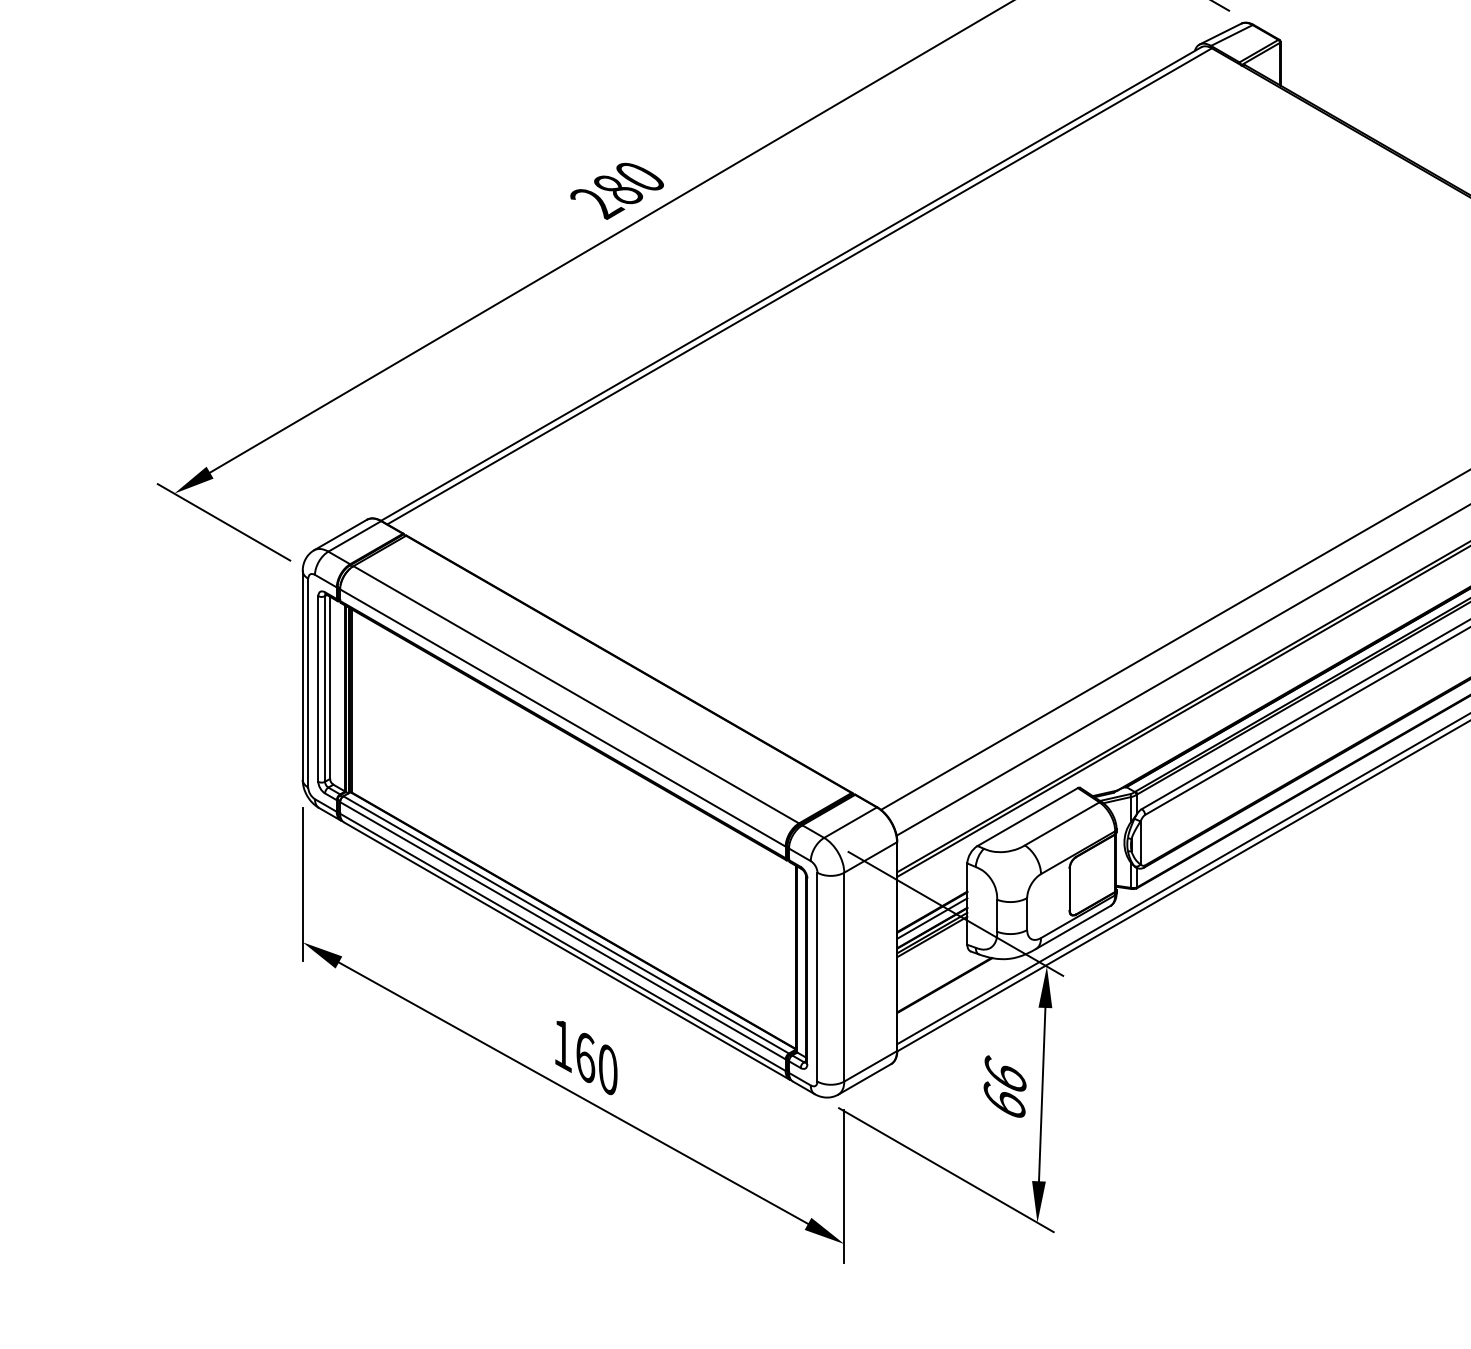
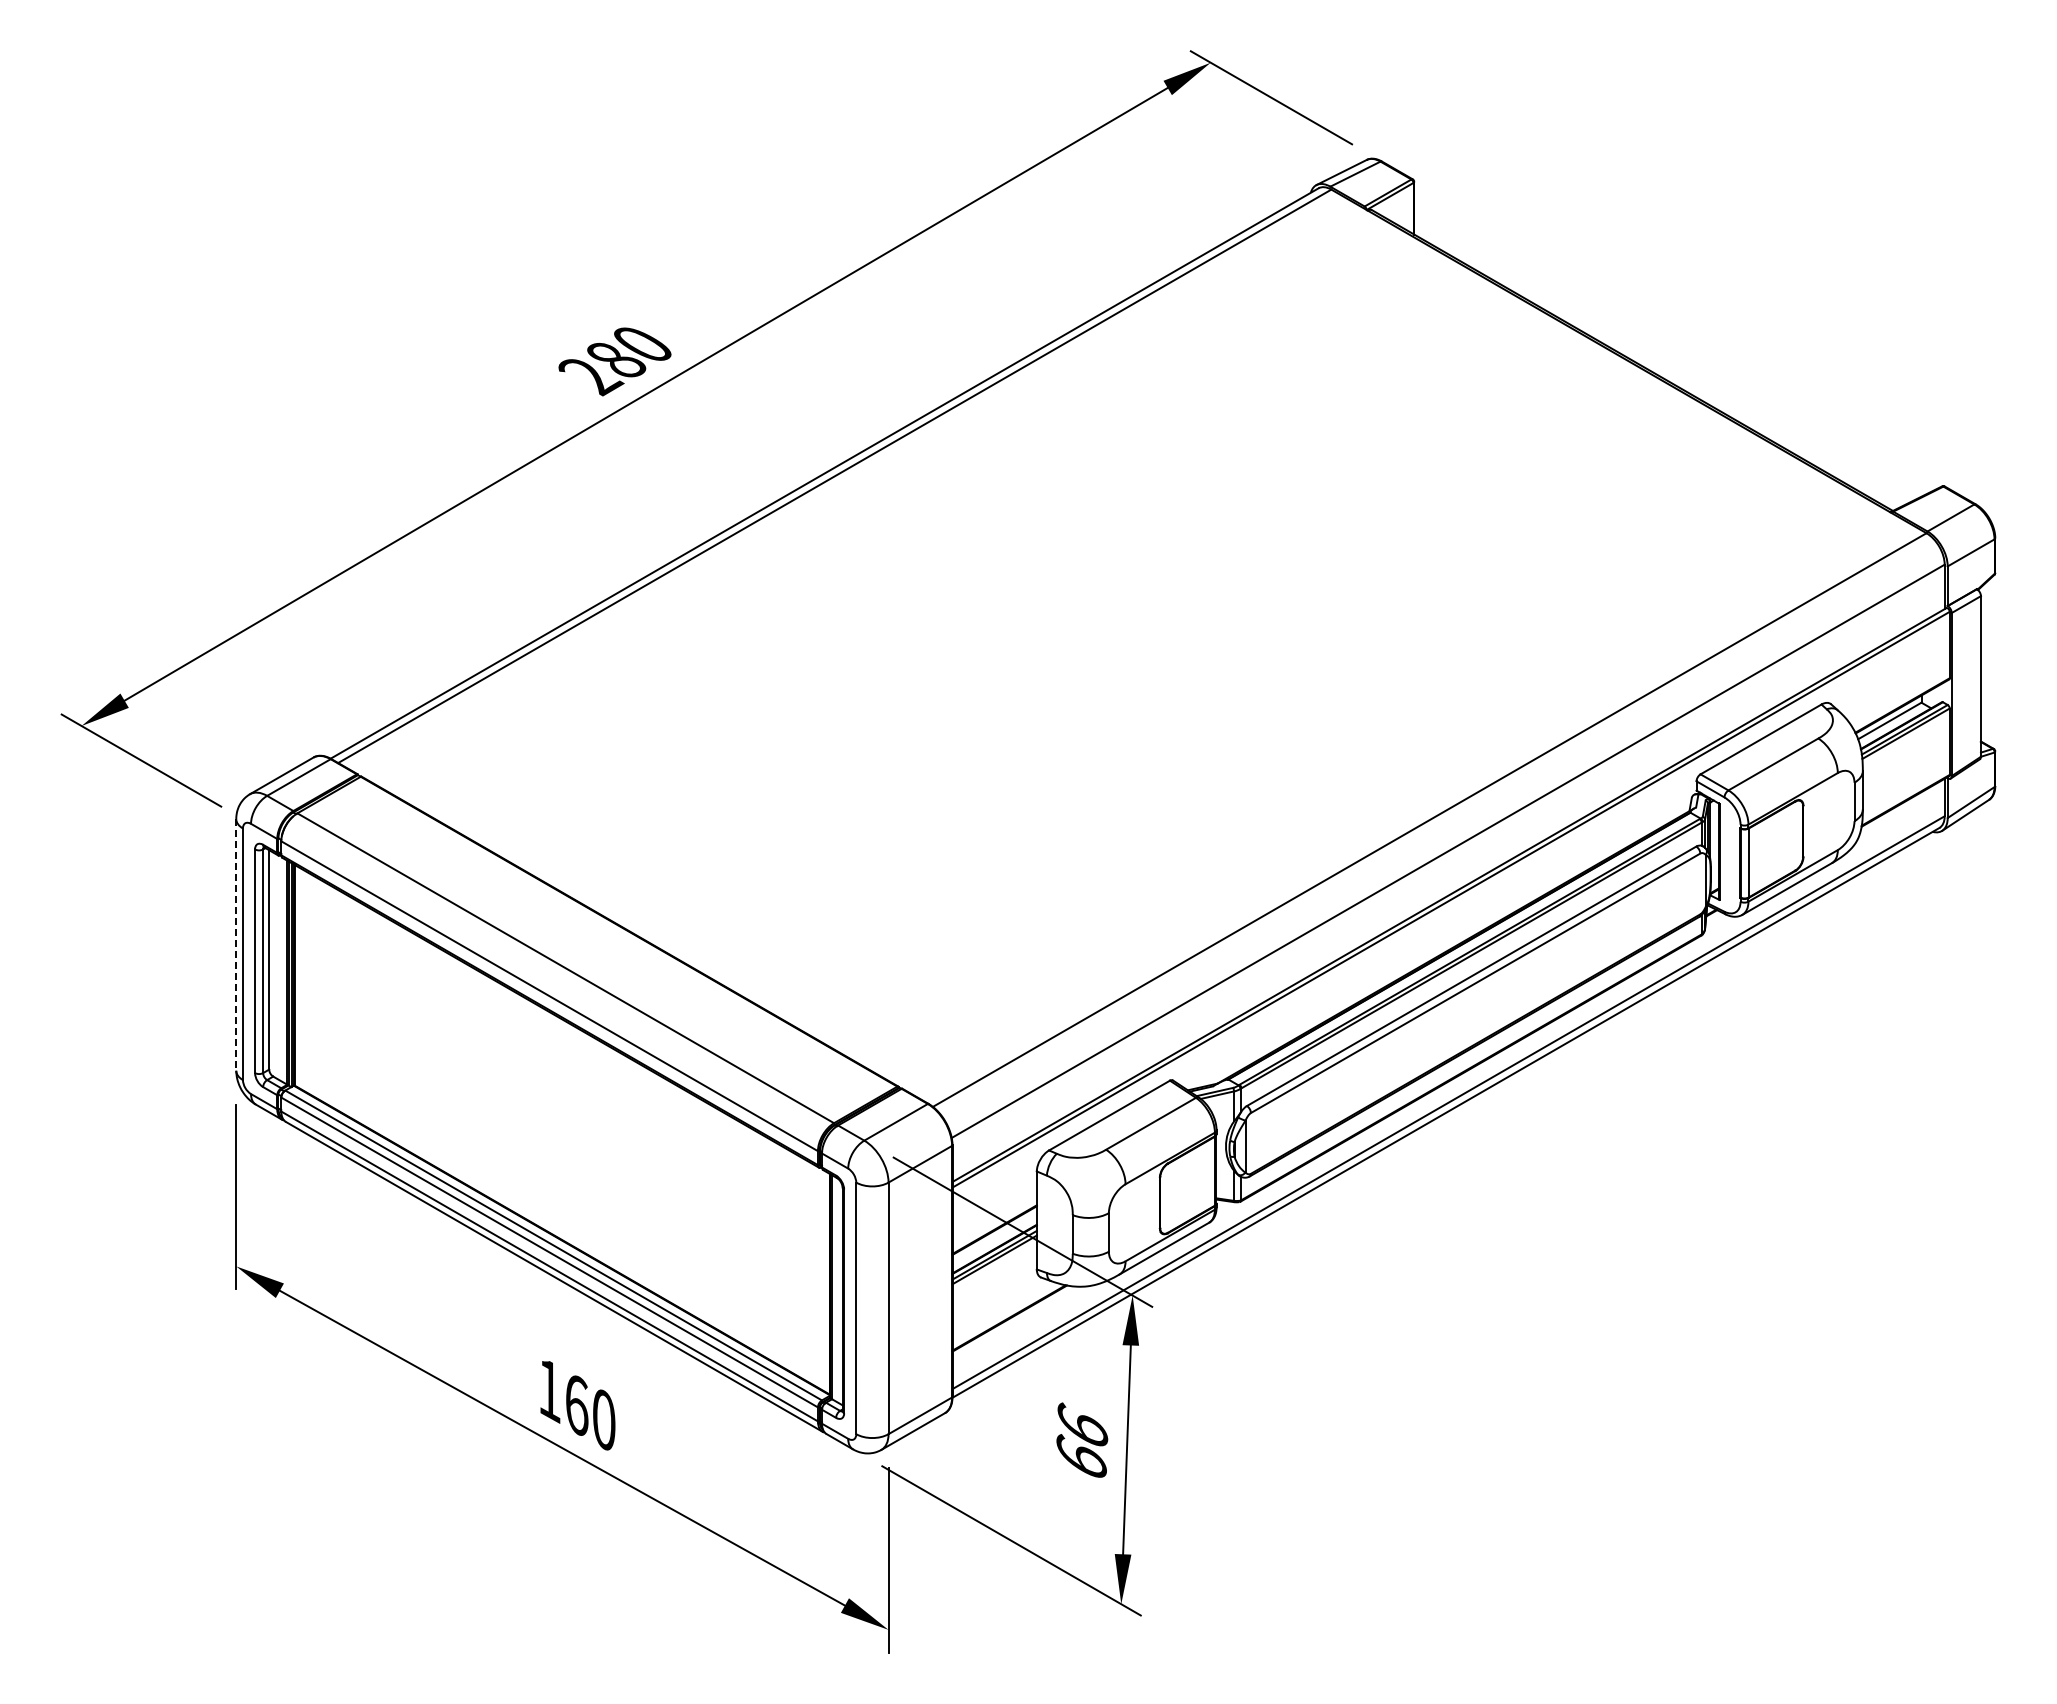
line: (302, 675) -> (236, 944), solid -> dashed
line: (932, 918) -> (994, 1237), removed

